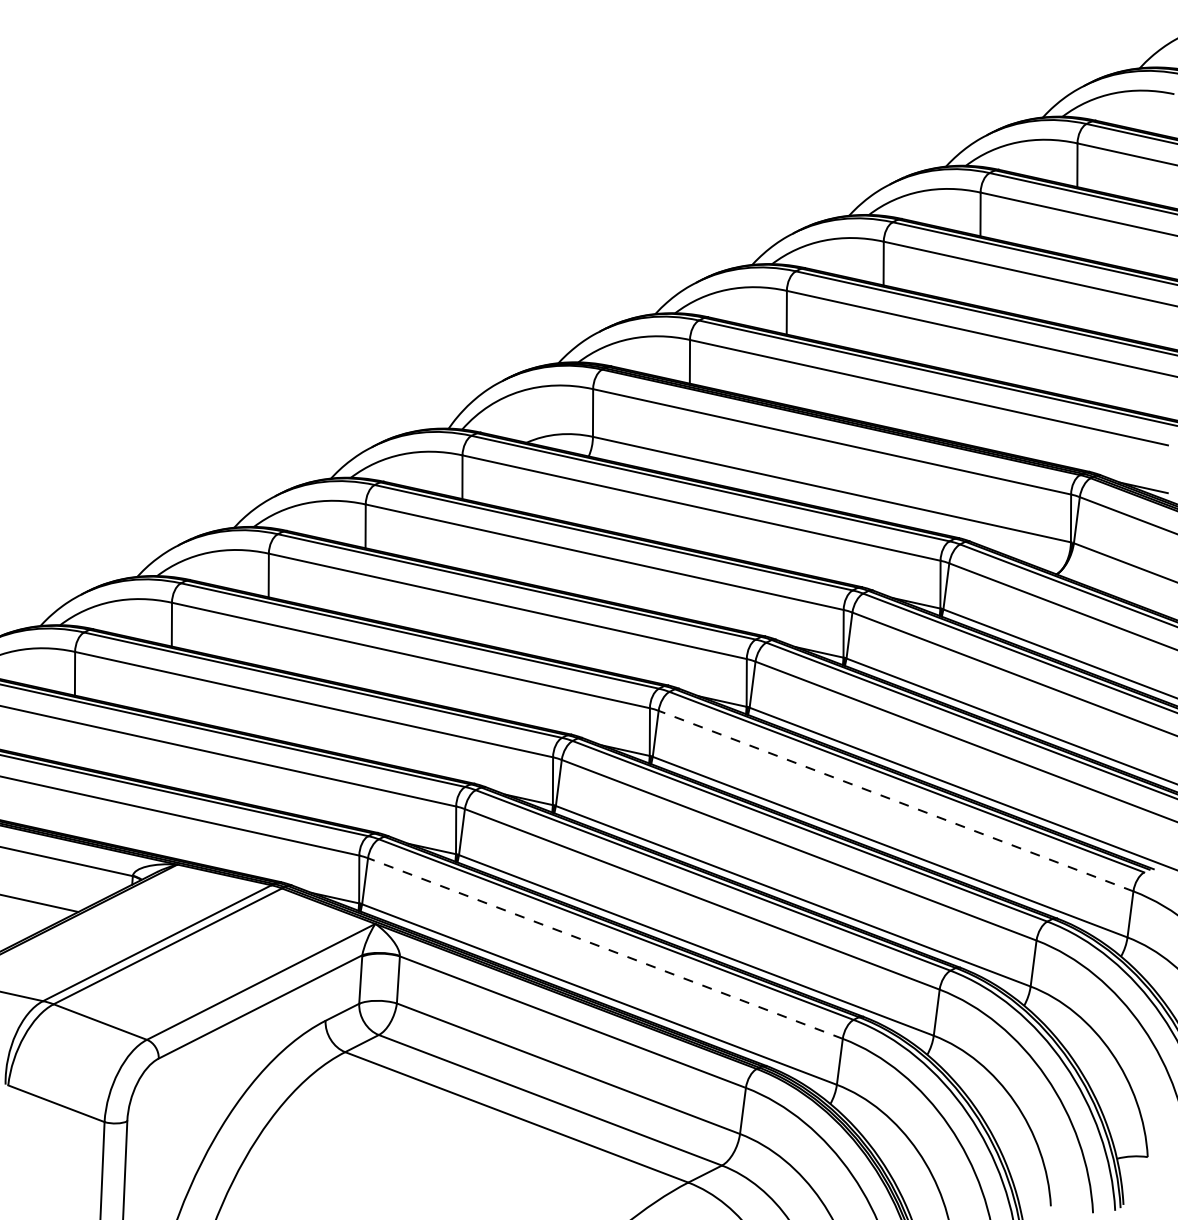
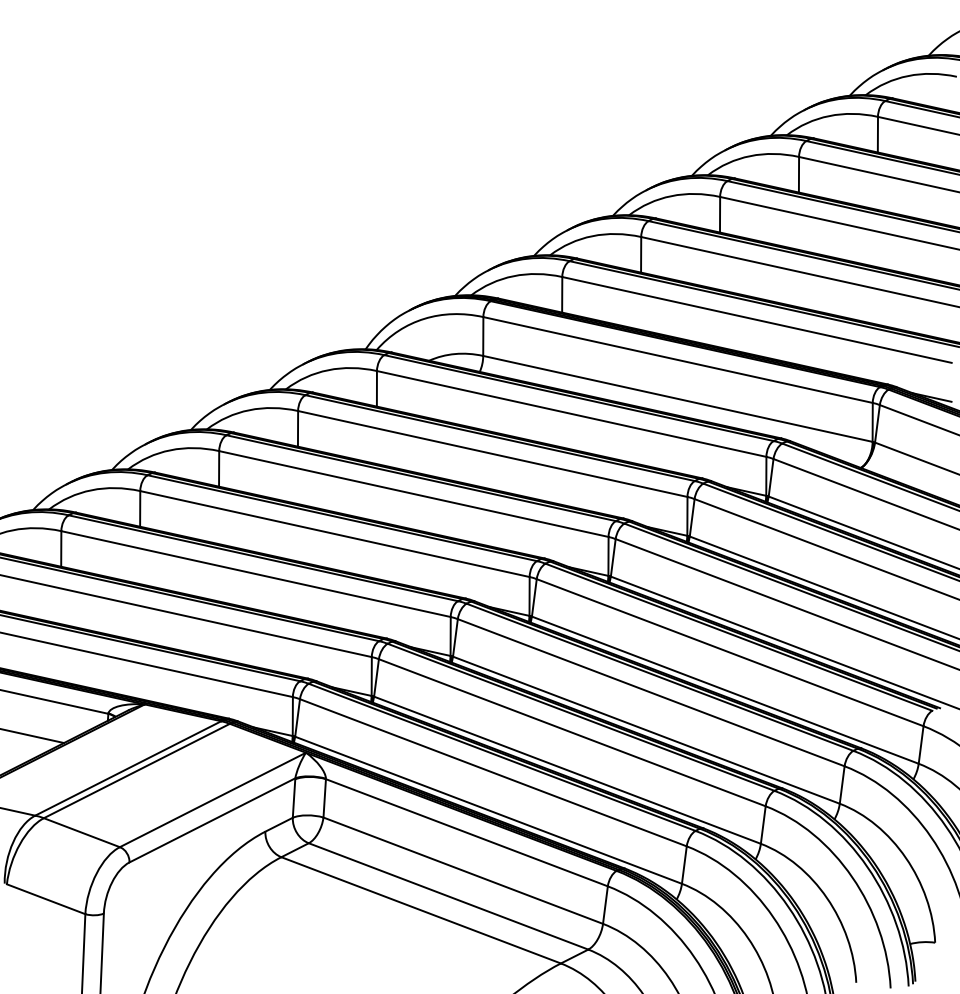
line: (896, 800) -> (730, 652), dashed -> solid
line: (605, 948) -> (493, 772), dashed -> solid

